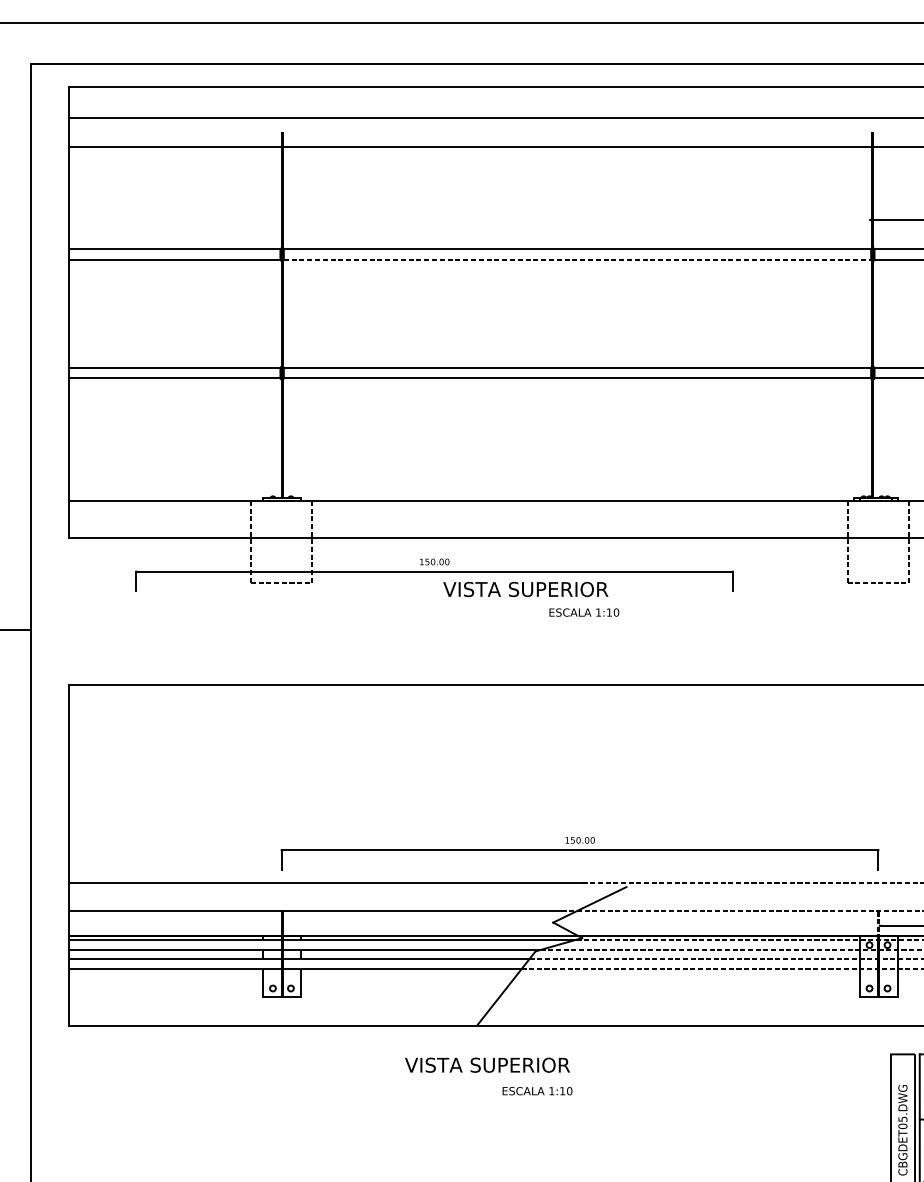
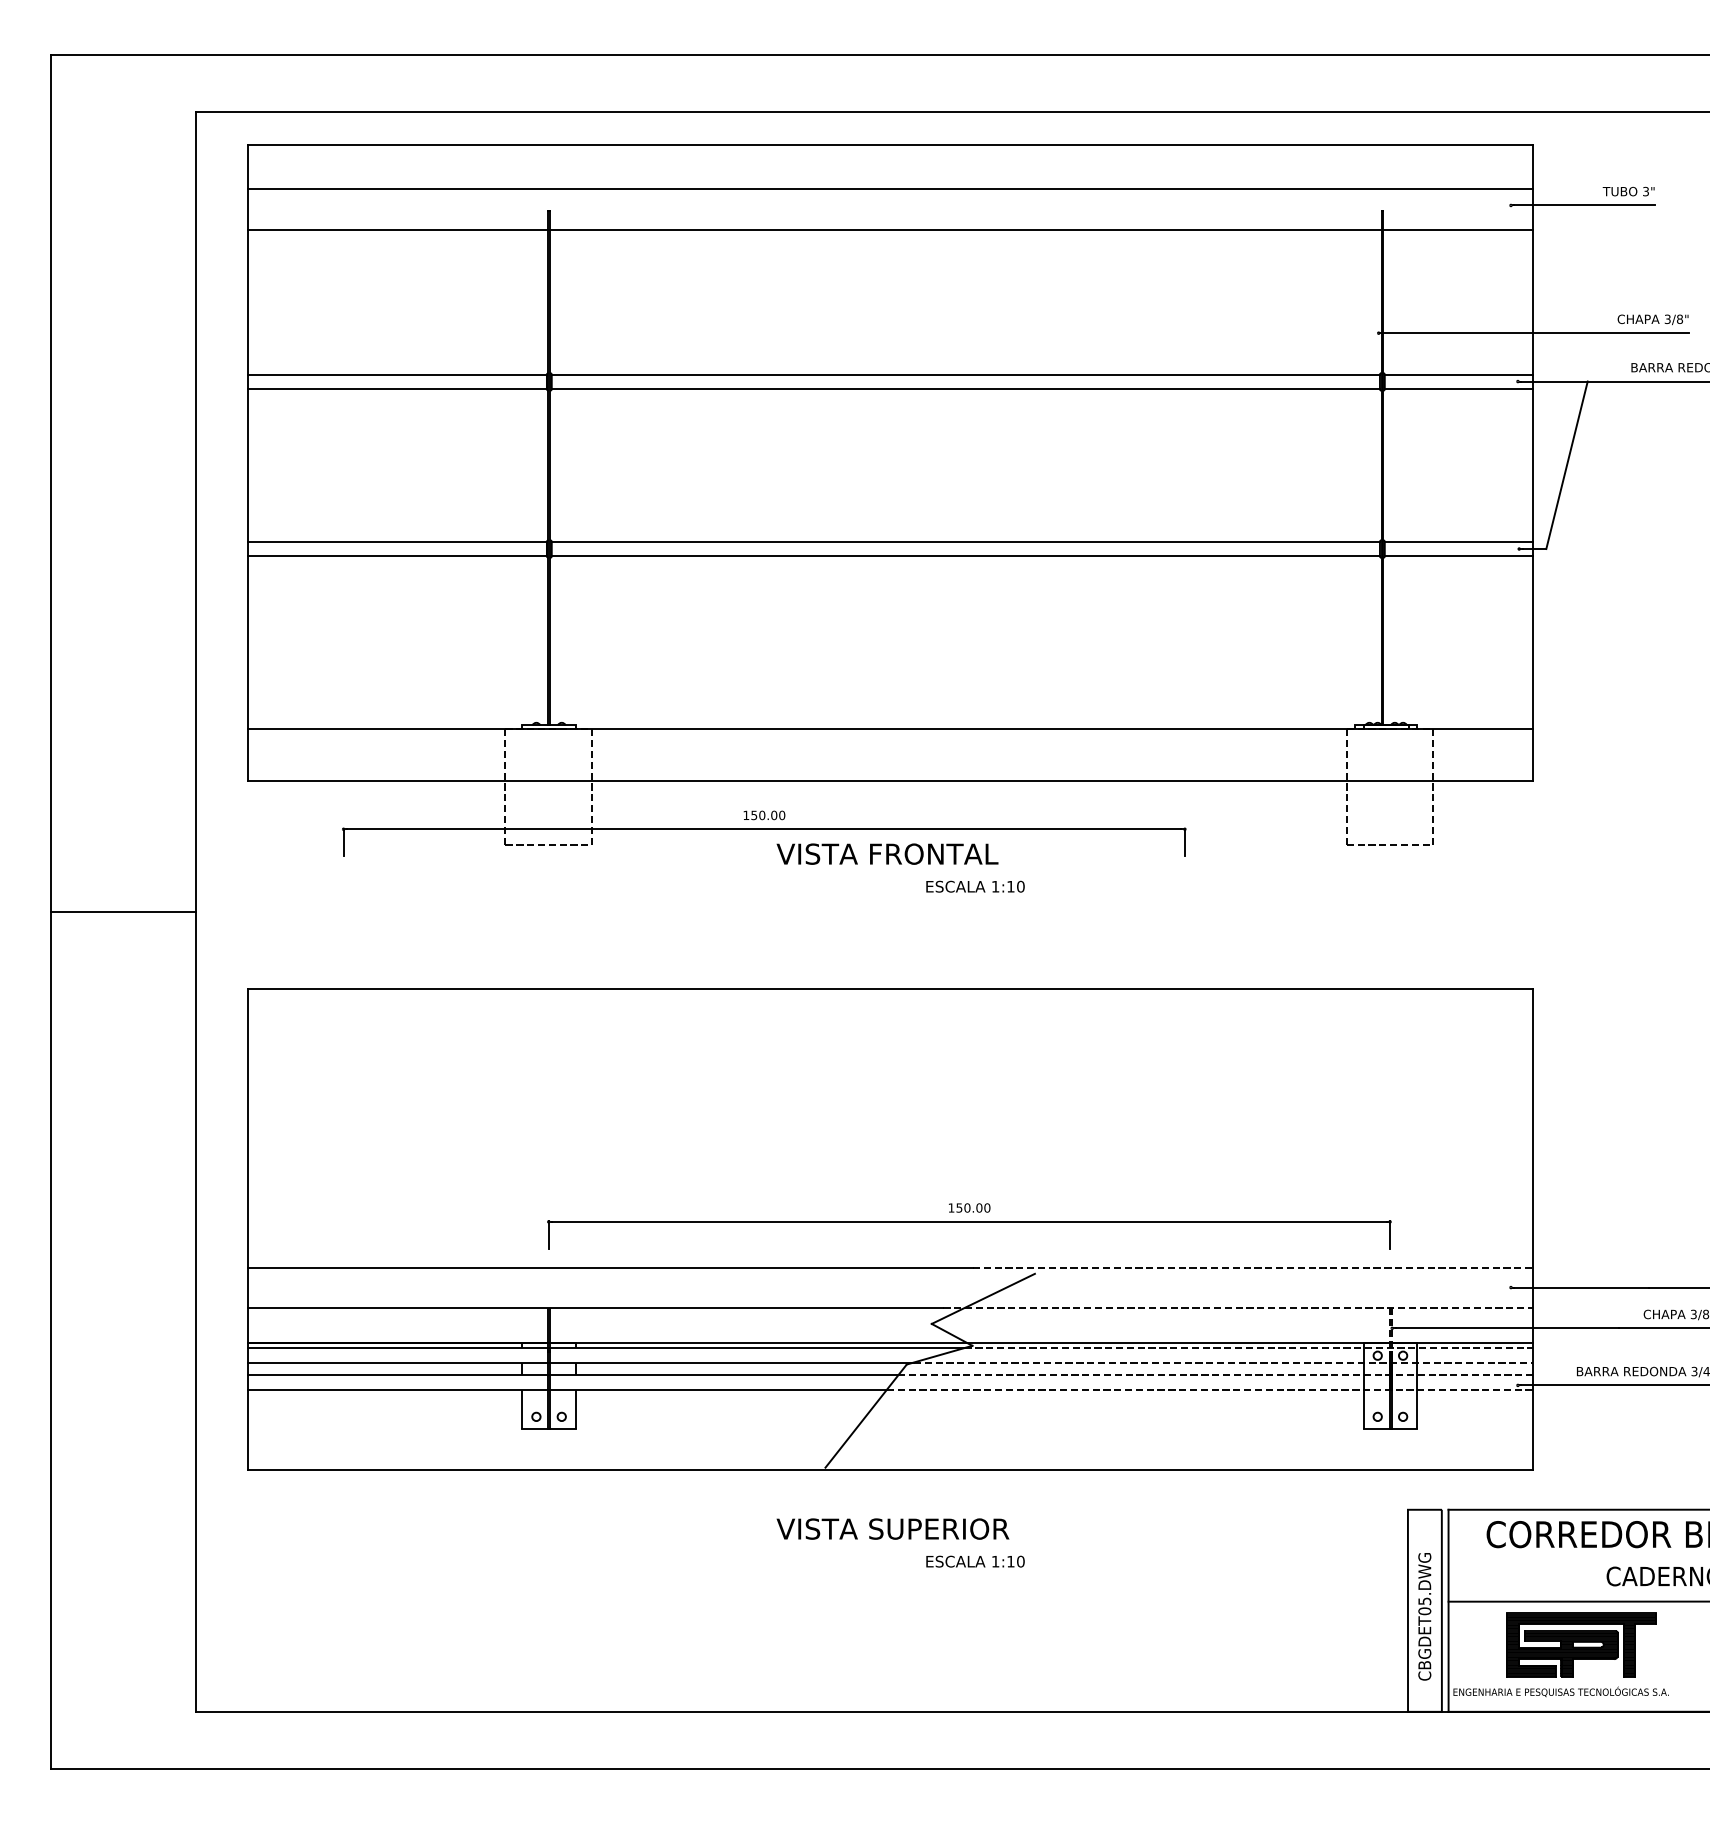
line: (577, 259) -> (966, 389), dashed -> solid
text: (558, 589) -> (939, 853), VISTA SUPERIOR -> VISTA FRONTAL
text: (487, 1064) -> (892, 1528), moved
text: (537, 1091) -> (975, 1561), moved

